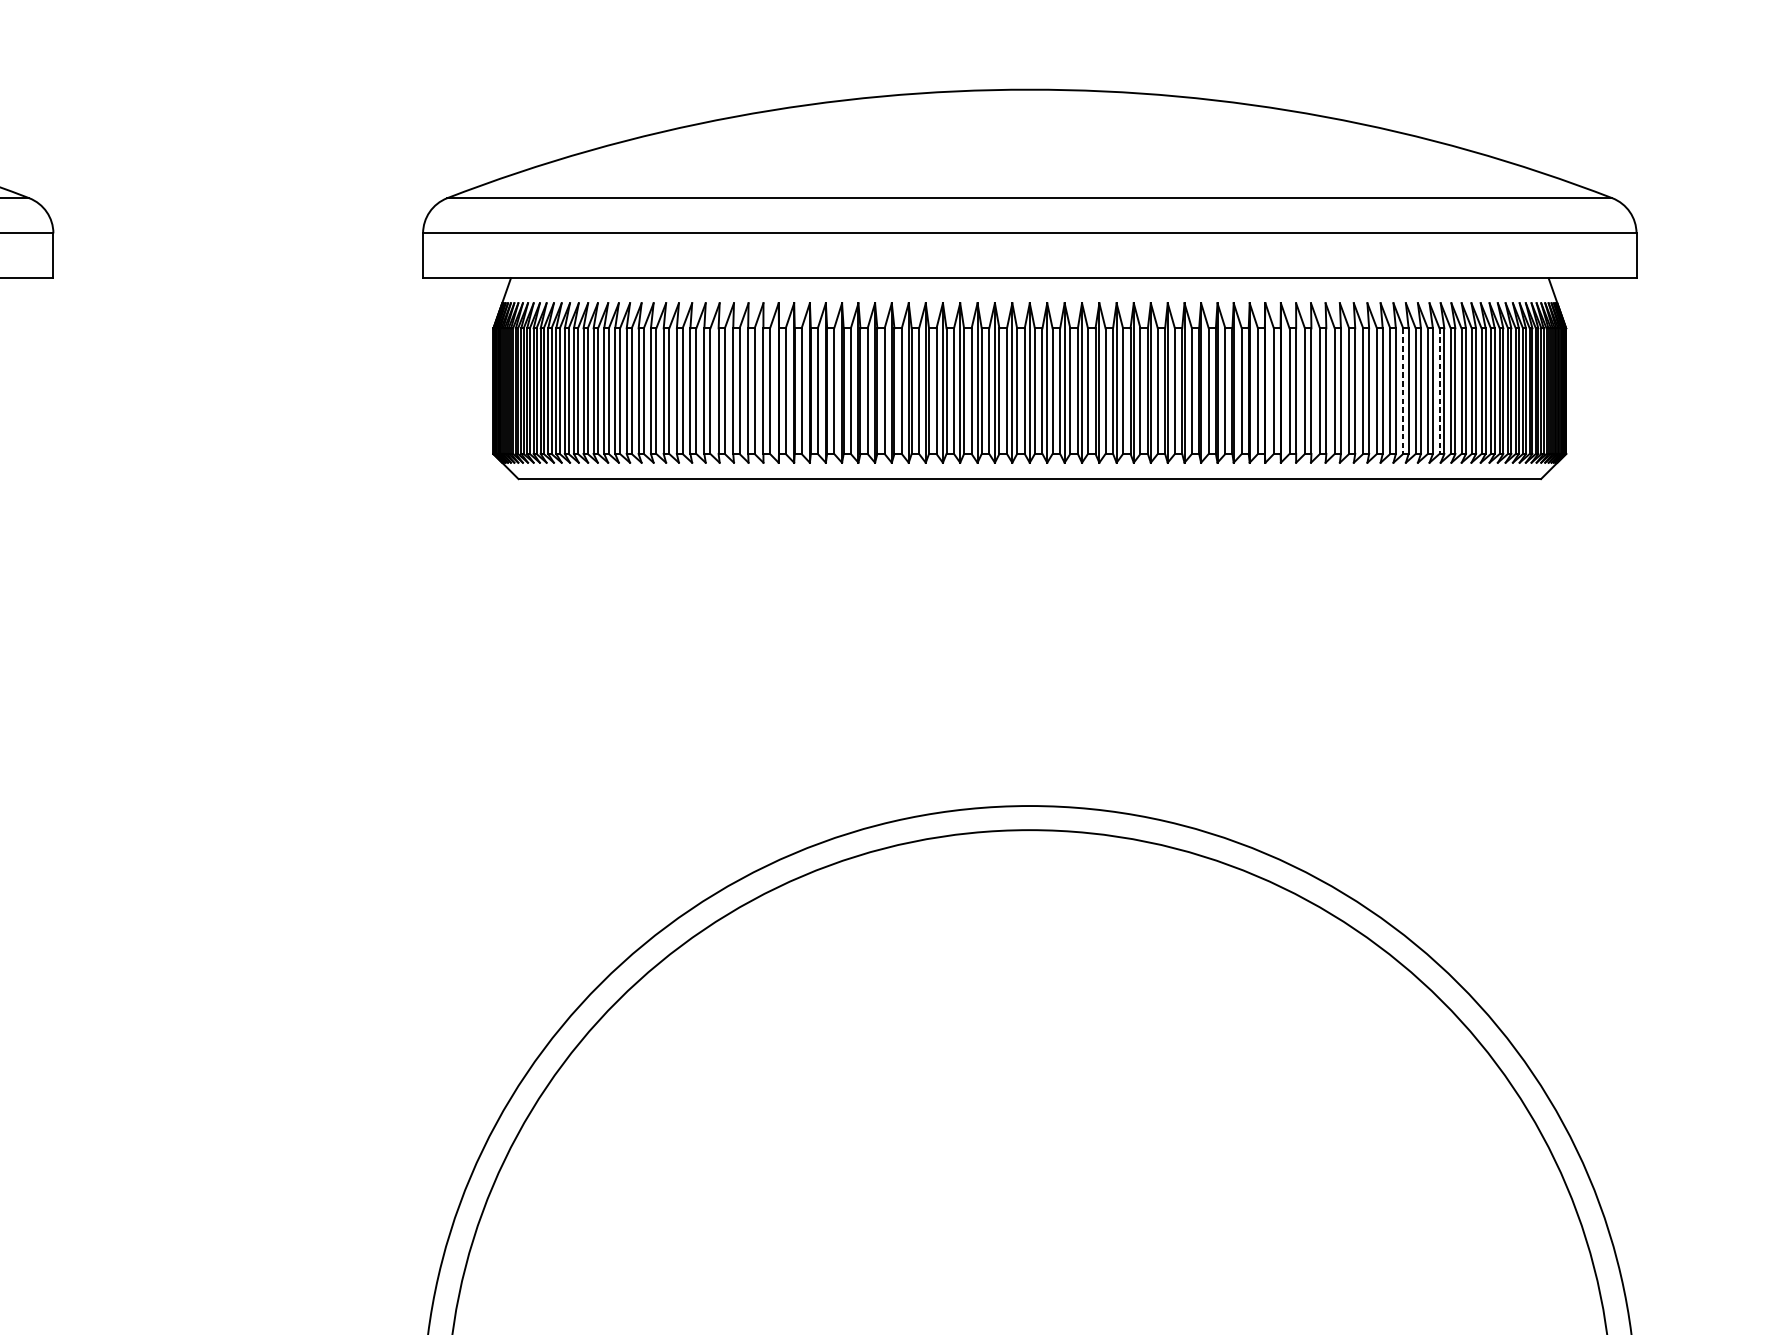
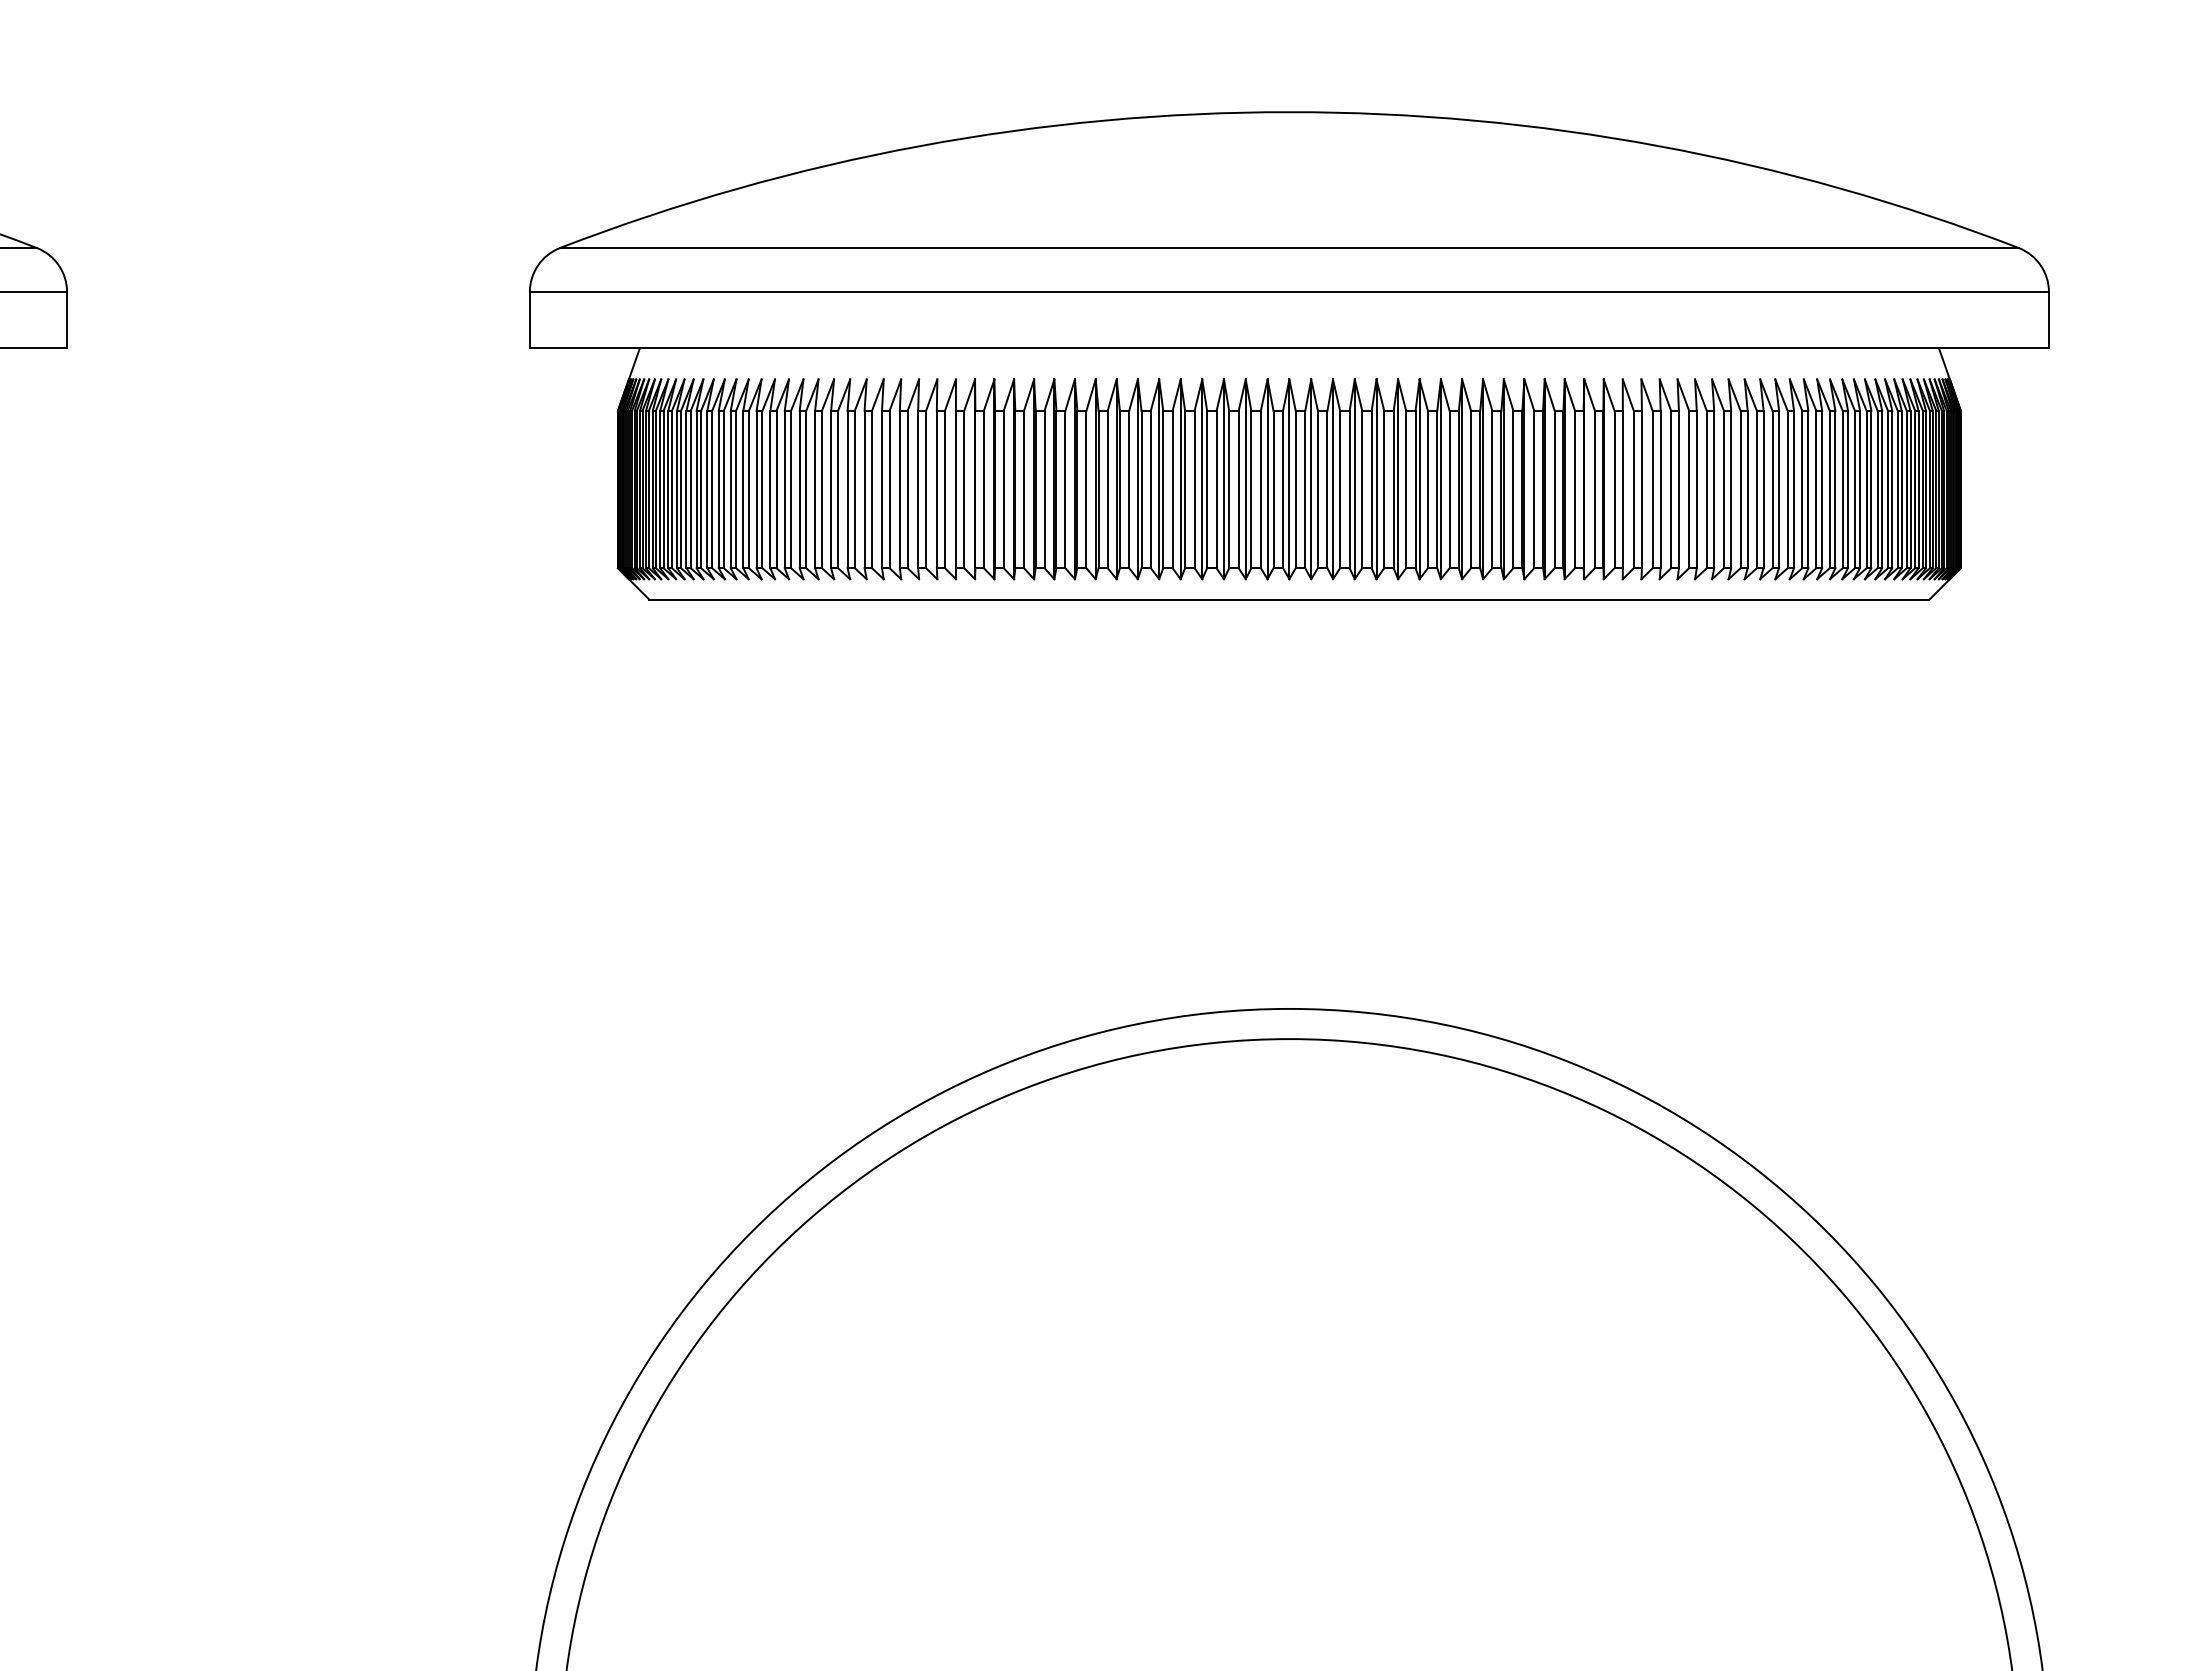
line: (1402, 391) -> (1756, 489), dashed -> solid
line: (1439, 391) -> (1802, 489), dashed -> solid

